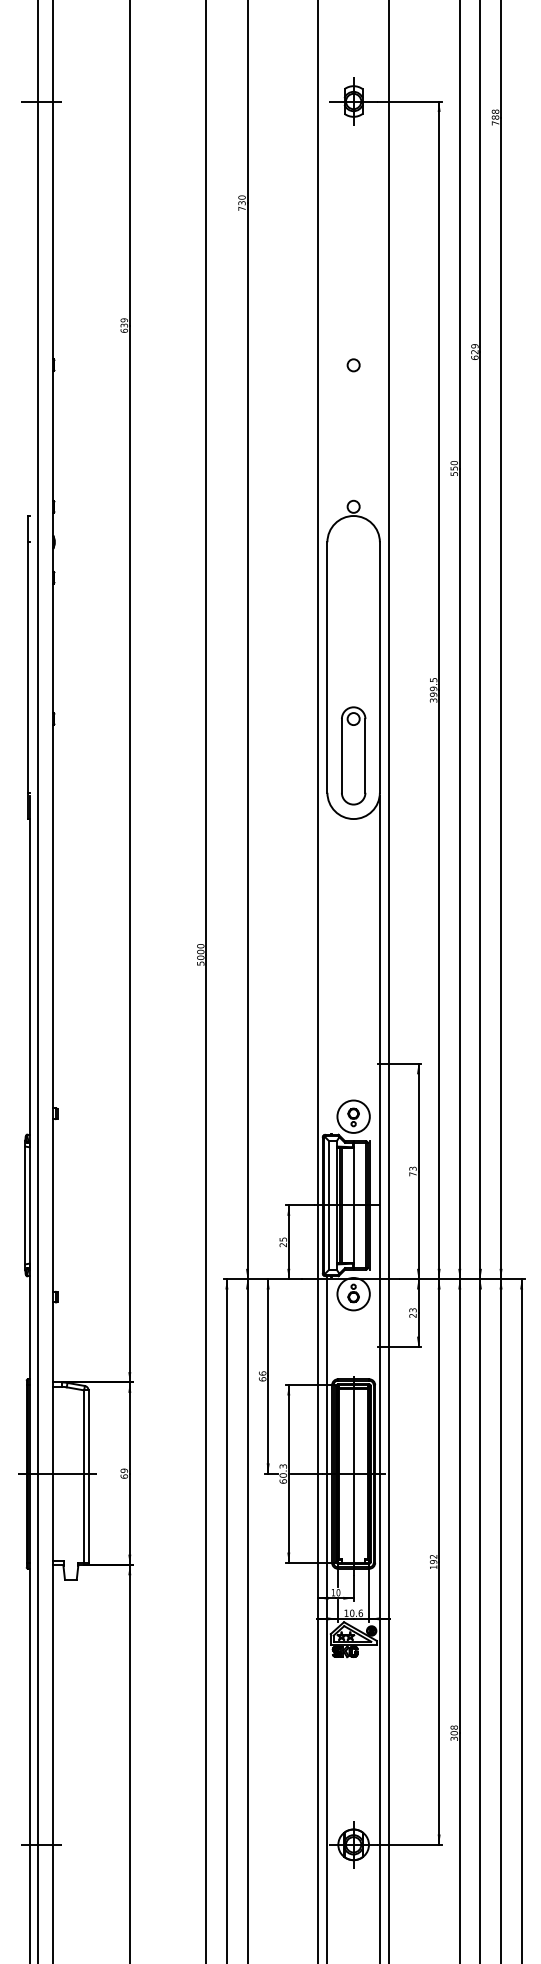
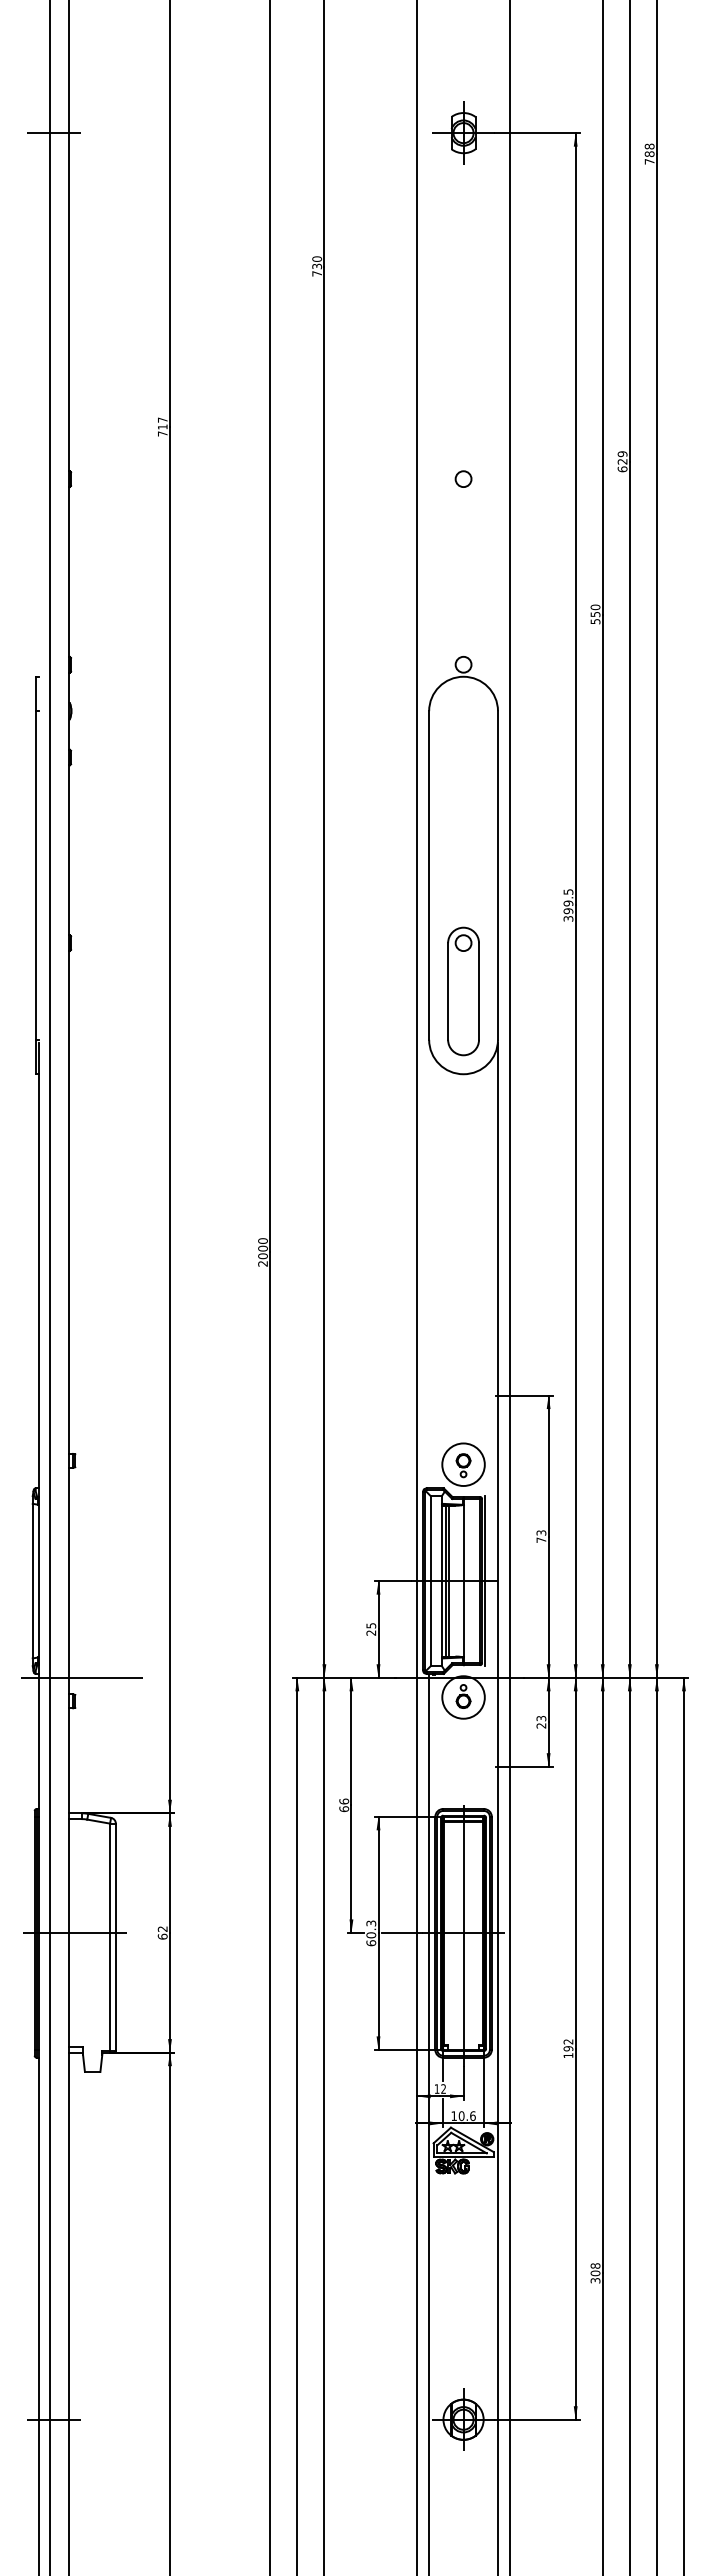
text: (124, 325) -> (162, 426), 639 -> 717
text: (200, 963) -> (262, 1263), 5000 -> 2000
line: (62, 1278) -> (81, 1677), added
text: (124, 1471) -> (162, 1929), 69 -> 62
text: (338, 1592) -> (443, 2088), 10 -> 12

